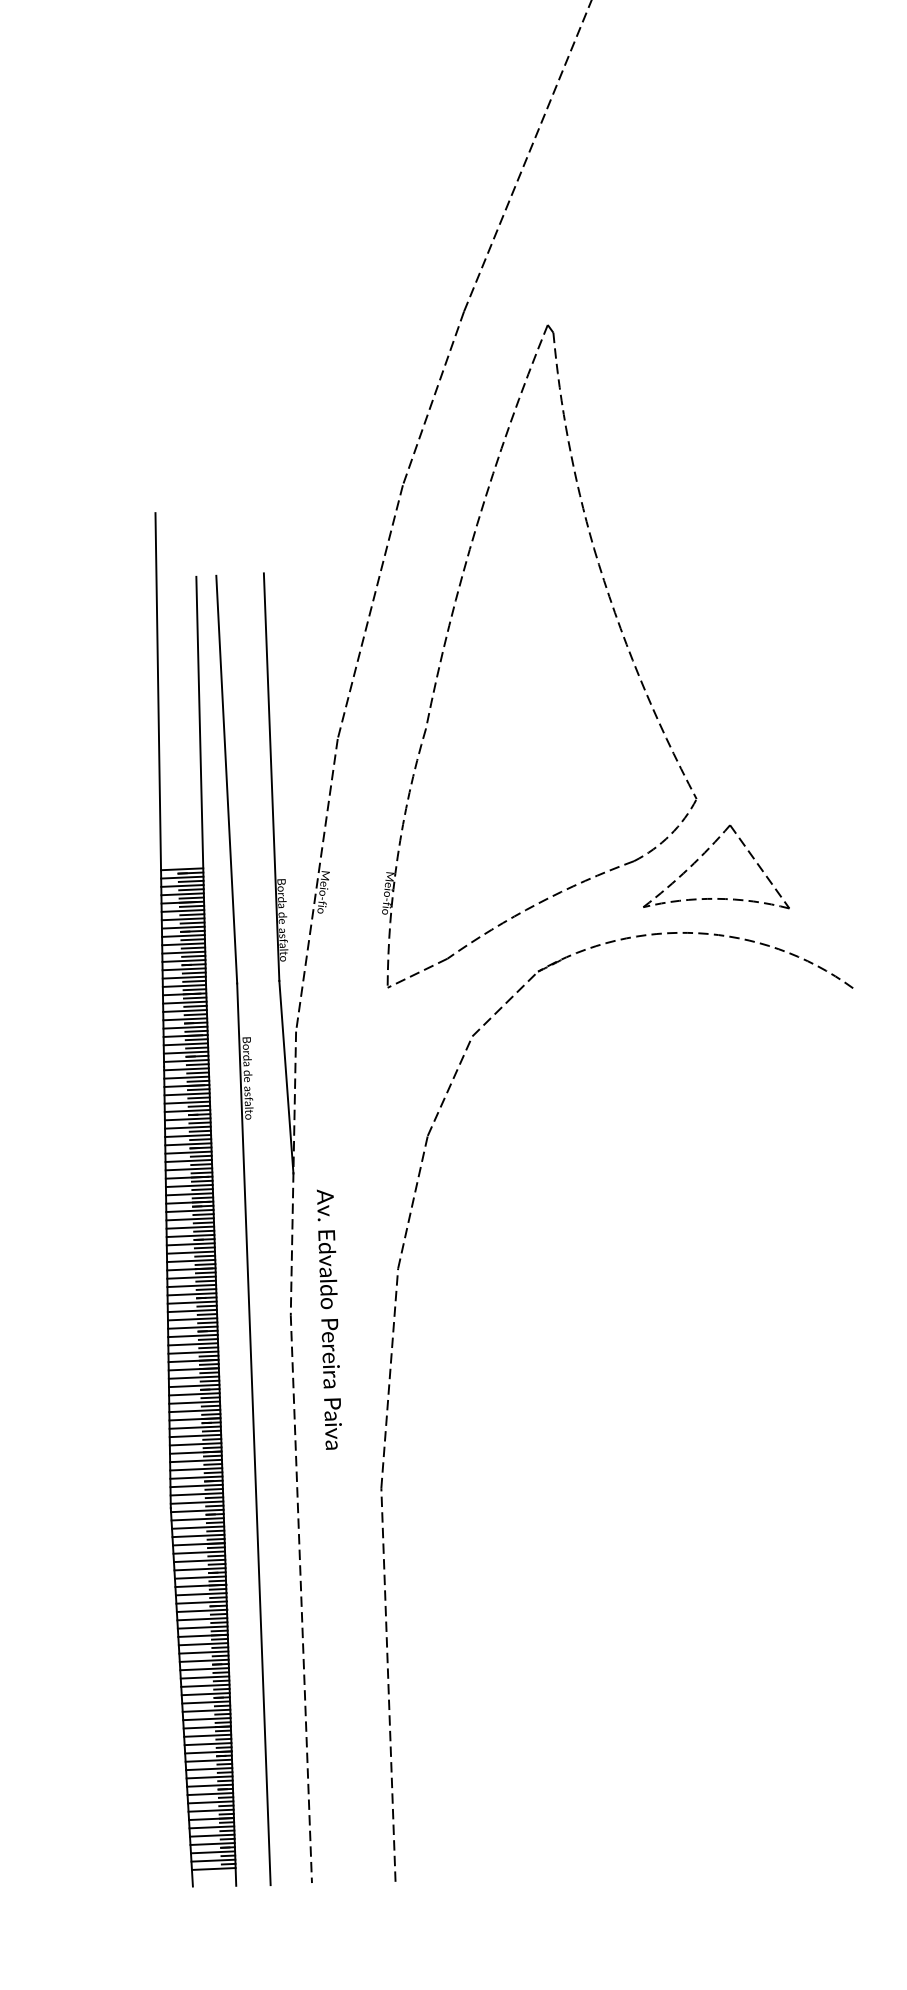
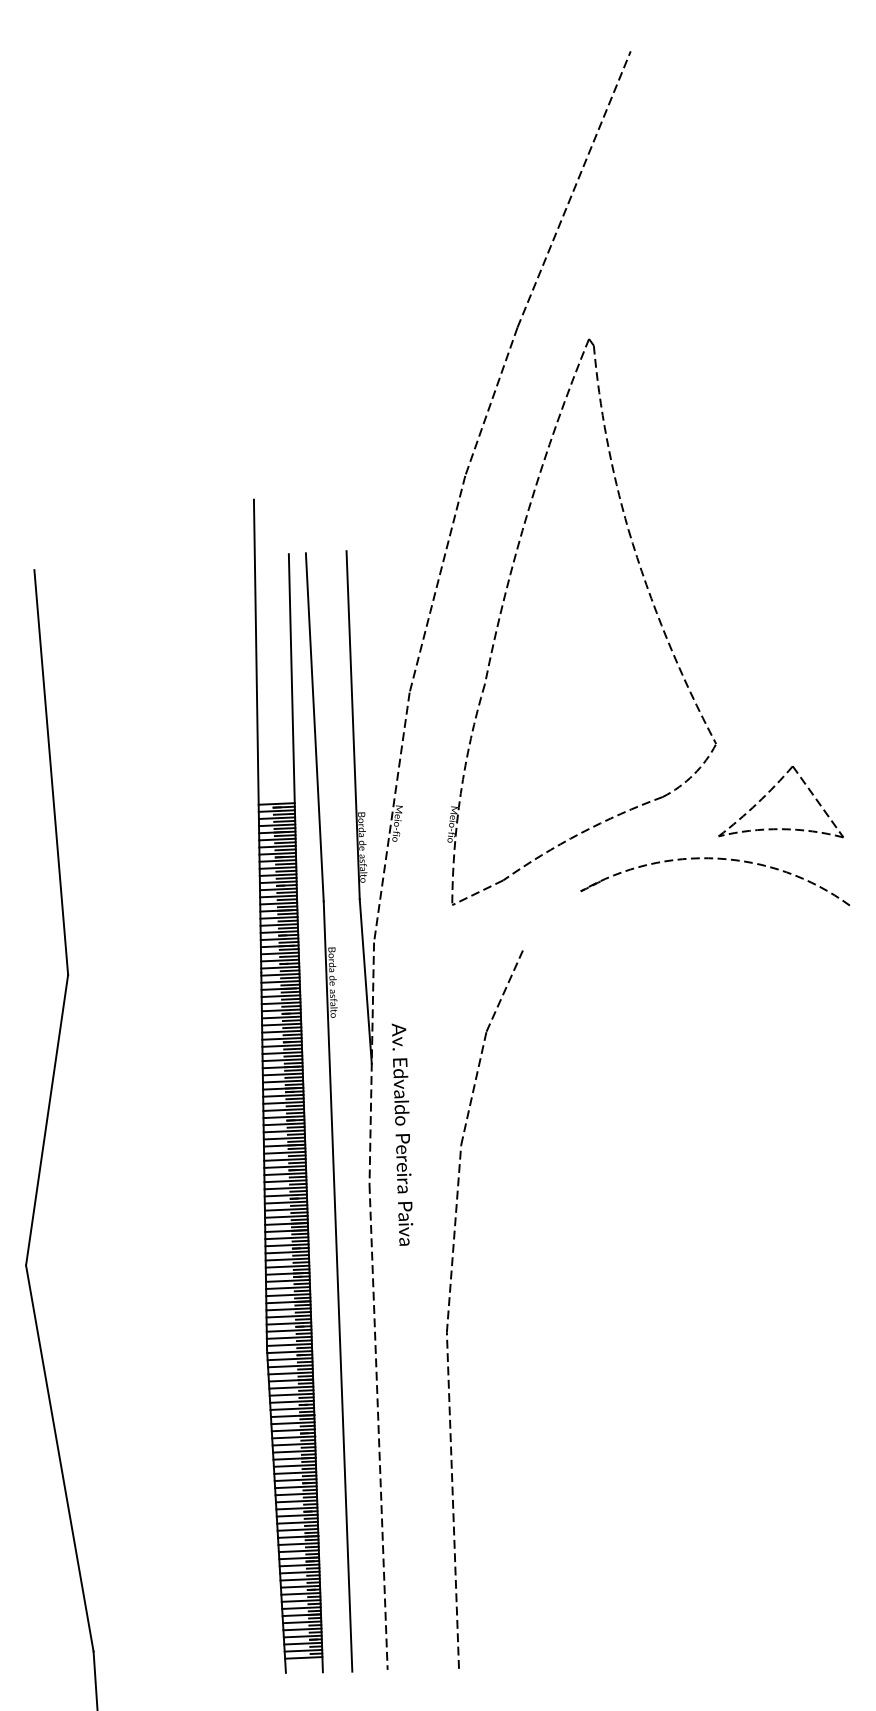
part: (704, 854) -> (770, 791), moved
line: (504, 1003) -> (552, 918), removed
text: (329, 1319) -> (402, 1134), moved

